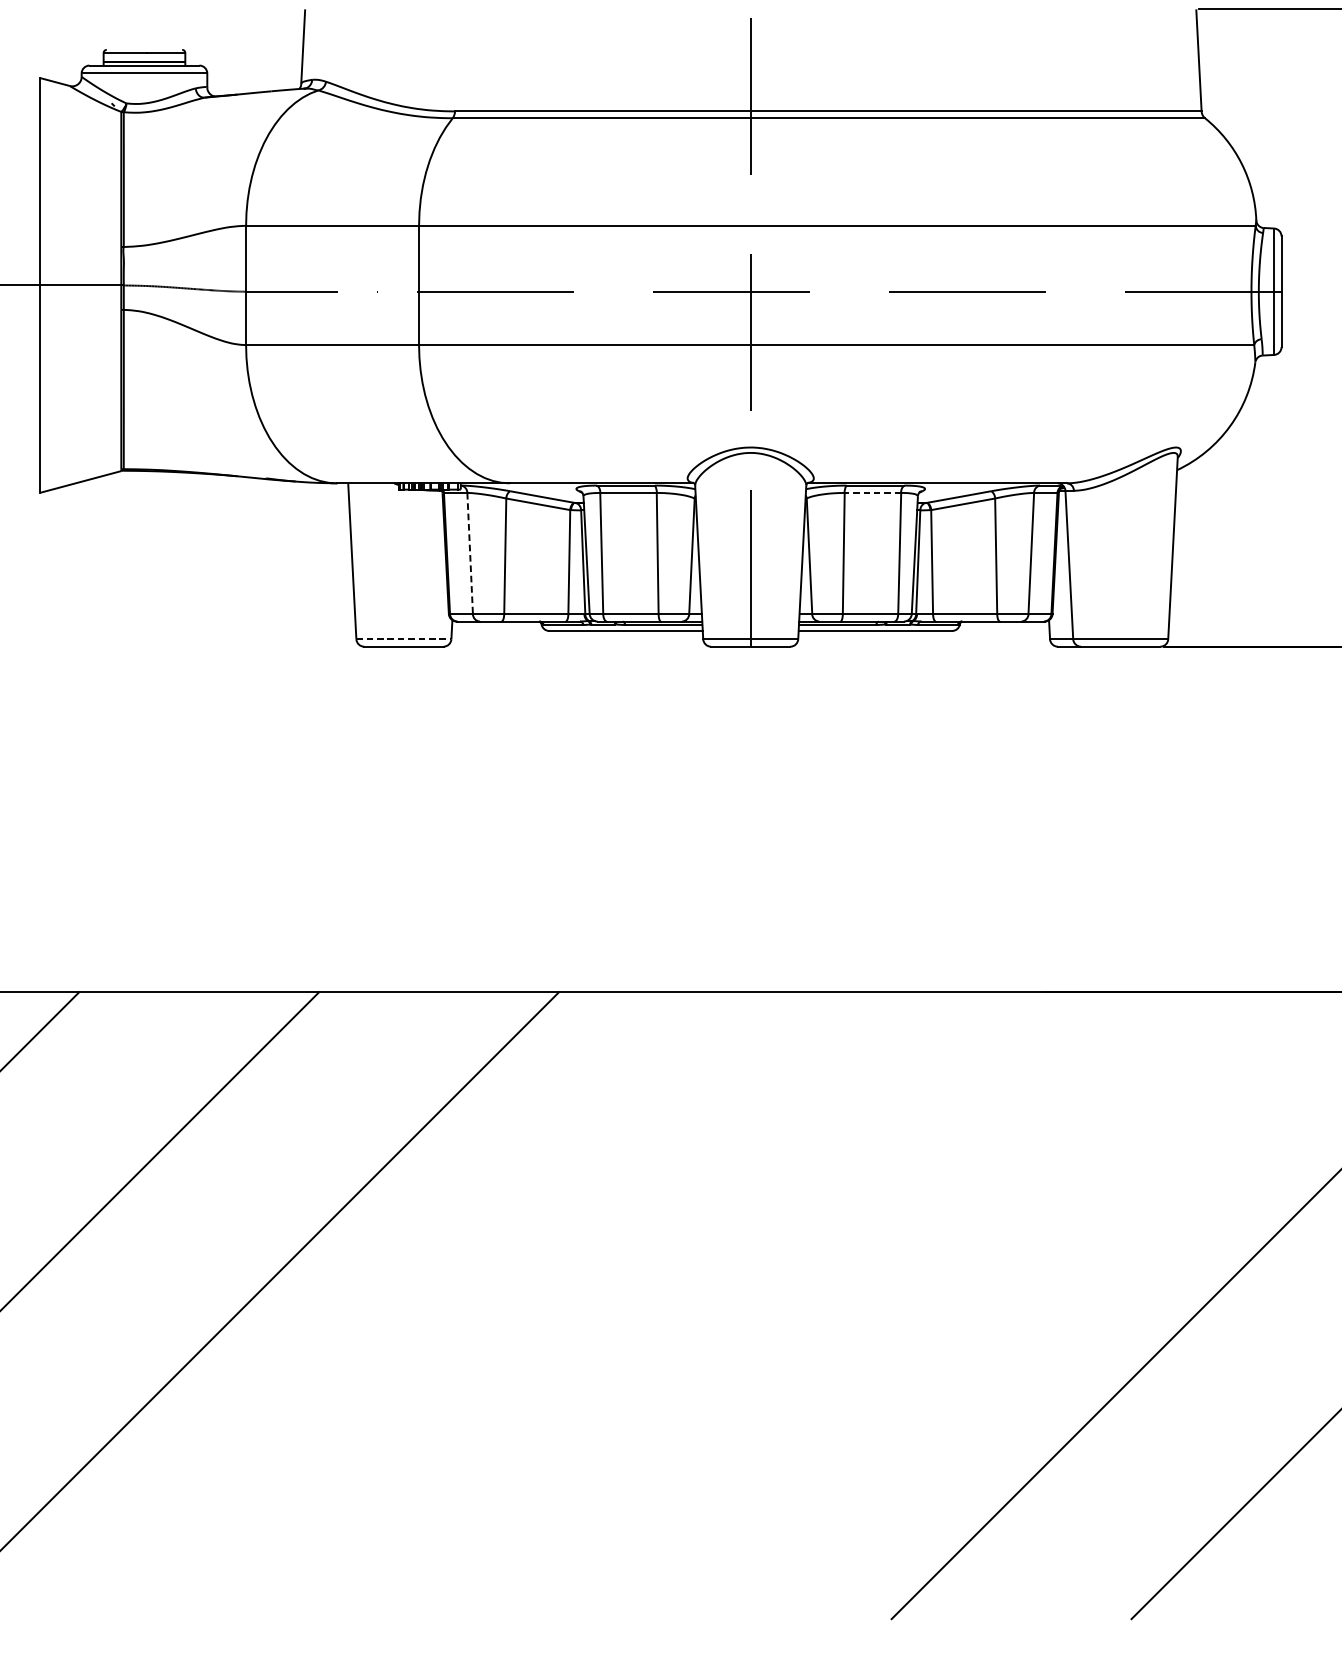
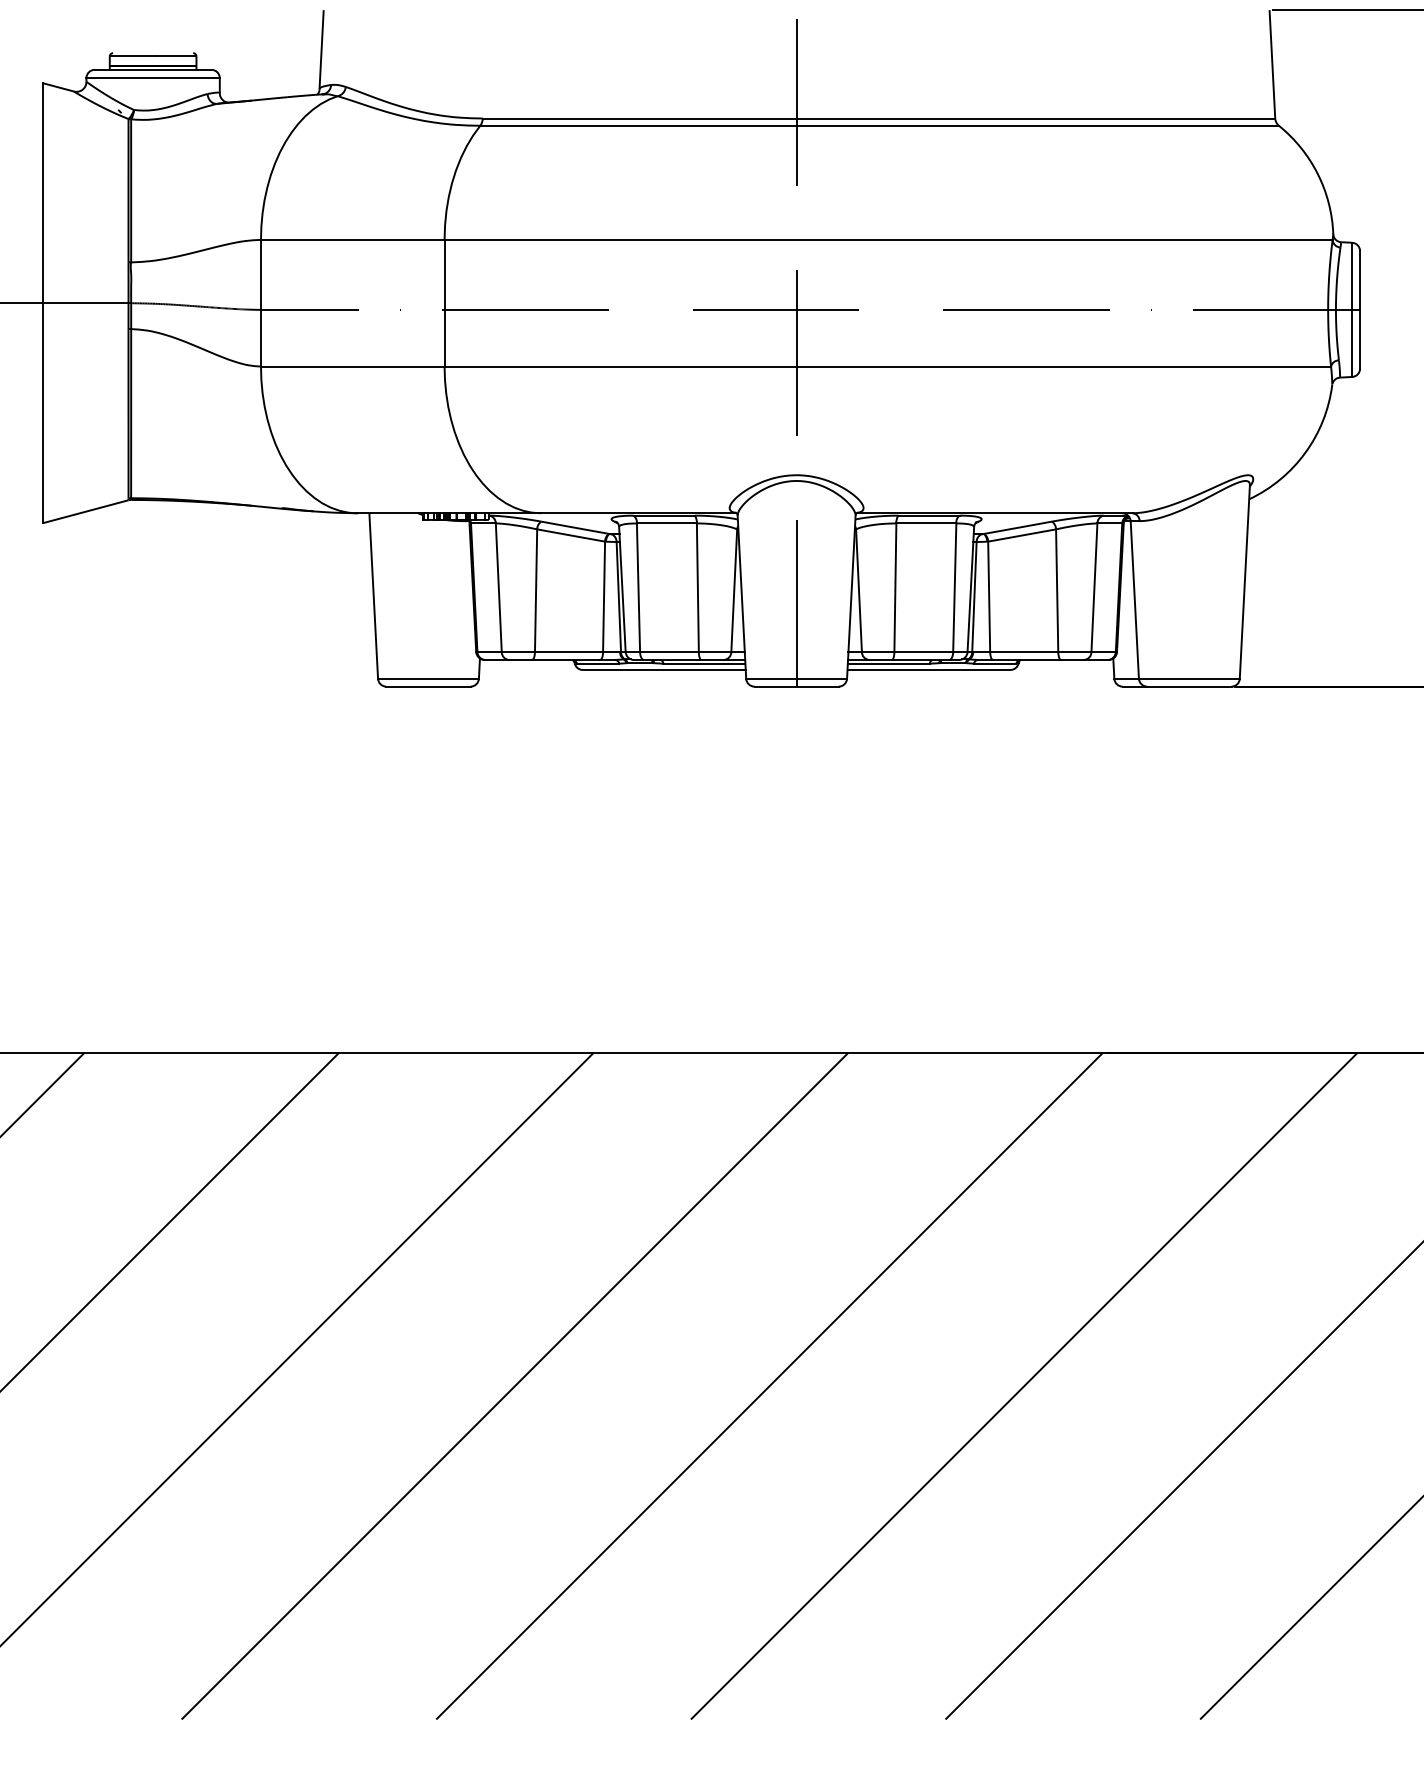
line: (873, 492) -> (926, 523), dashed -> solid
line: (469, 554) -> (498, 588), dashed -> solid
line: (403, 639) -> (428, 678), dashed -> solid
line: (484, 1305) -> (514, 1385), added
line: (725, 1305) -> (769, 1385), added
line: (965, 1305) -> (1024, 1385), added

